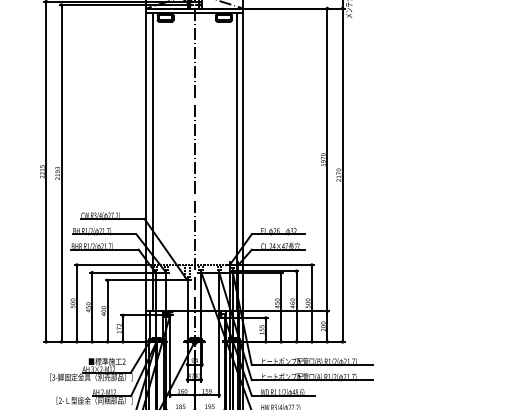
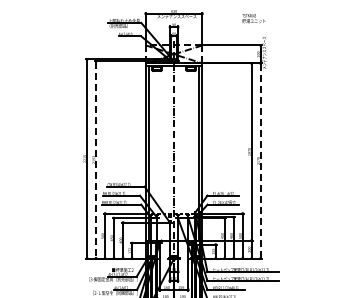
line: (62, 172) -> (96, 159), solid -> dashed
line: (342, 174) -> (260, 160), solid -> dashed

